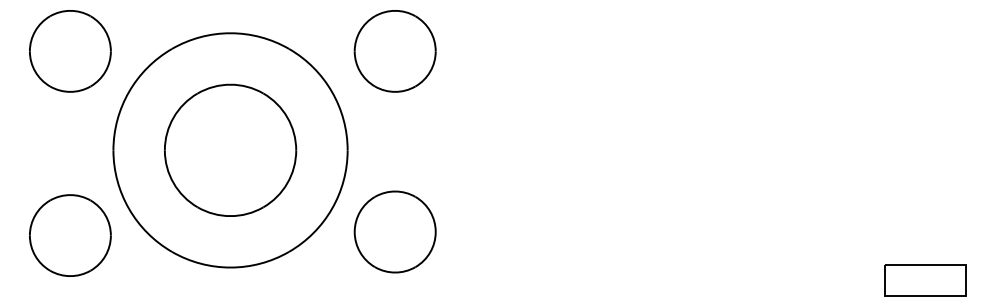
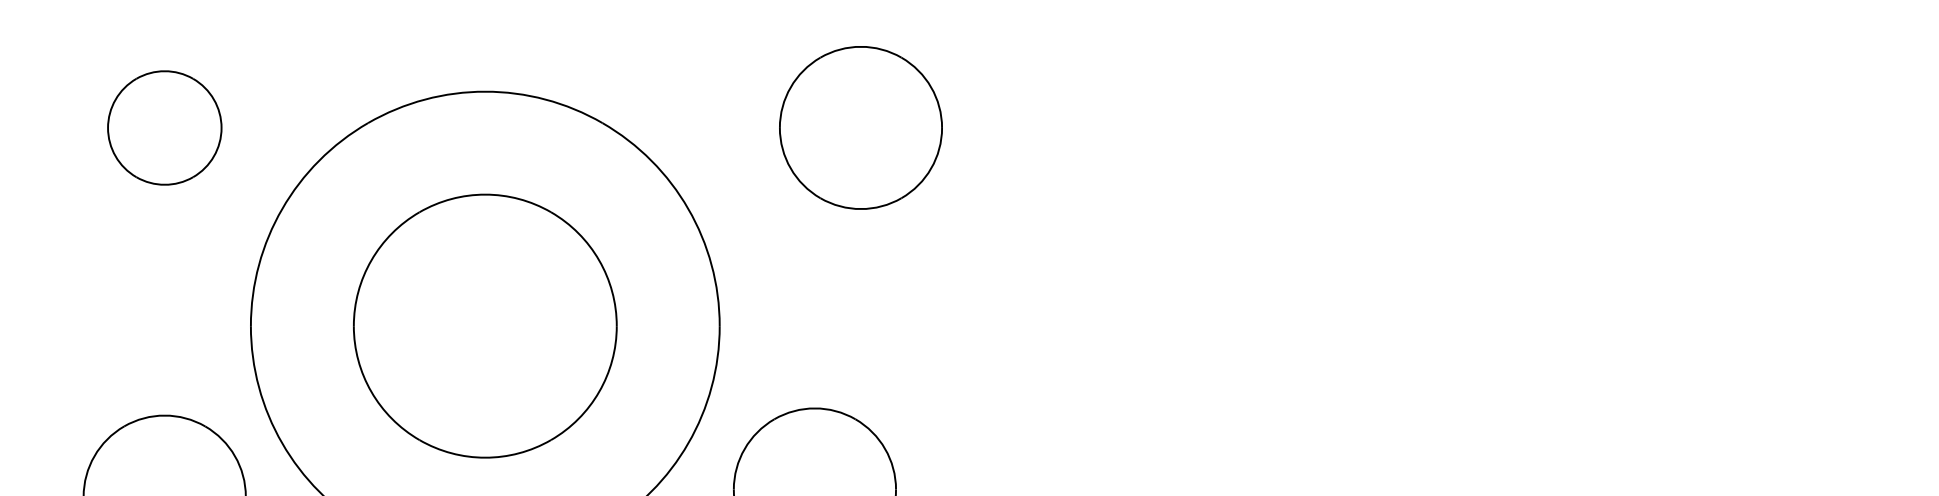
part: (70, 51) -> (164, 128), size x0.7
part: (394, 51) -> (859, 128), moved

